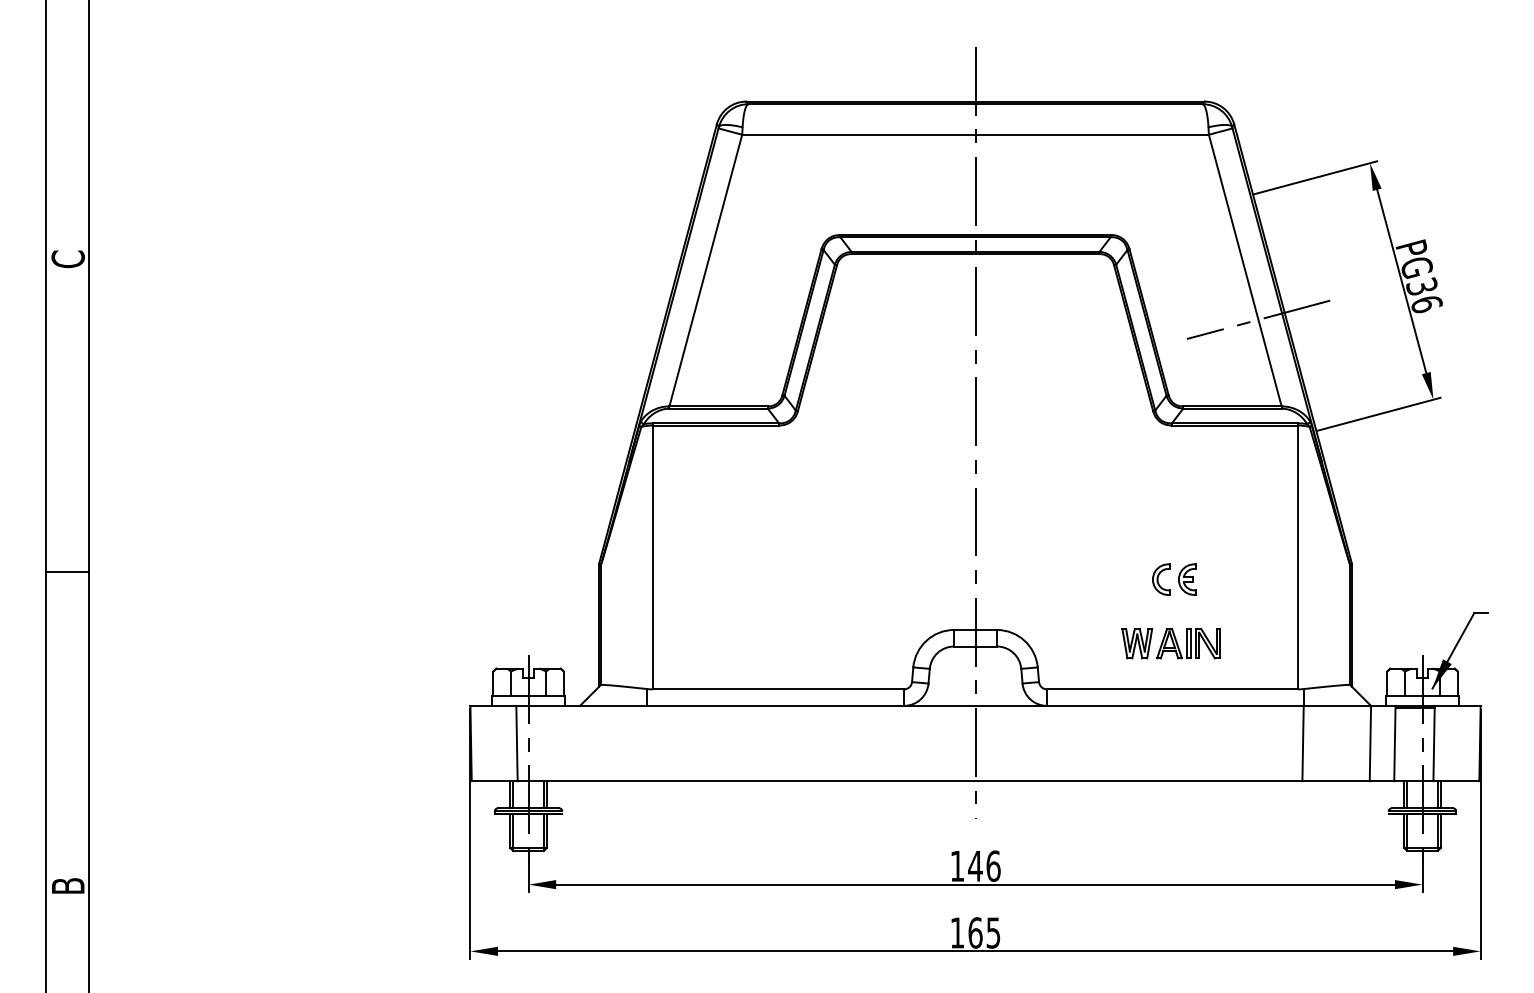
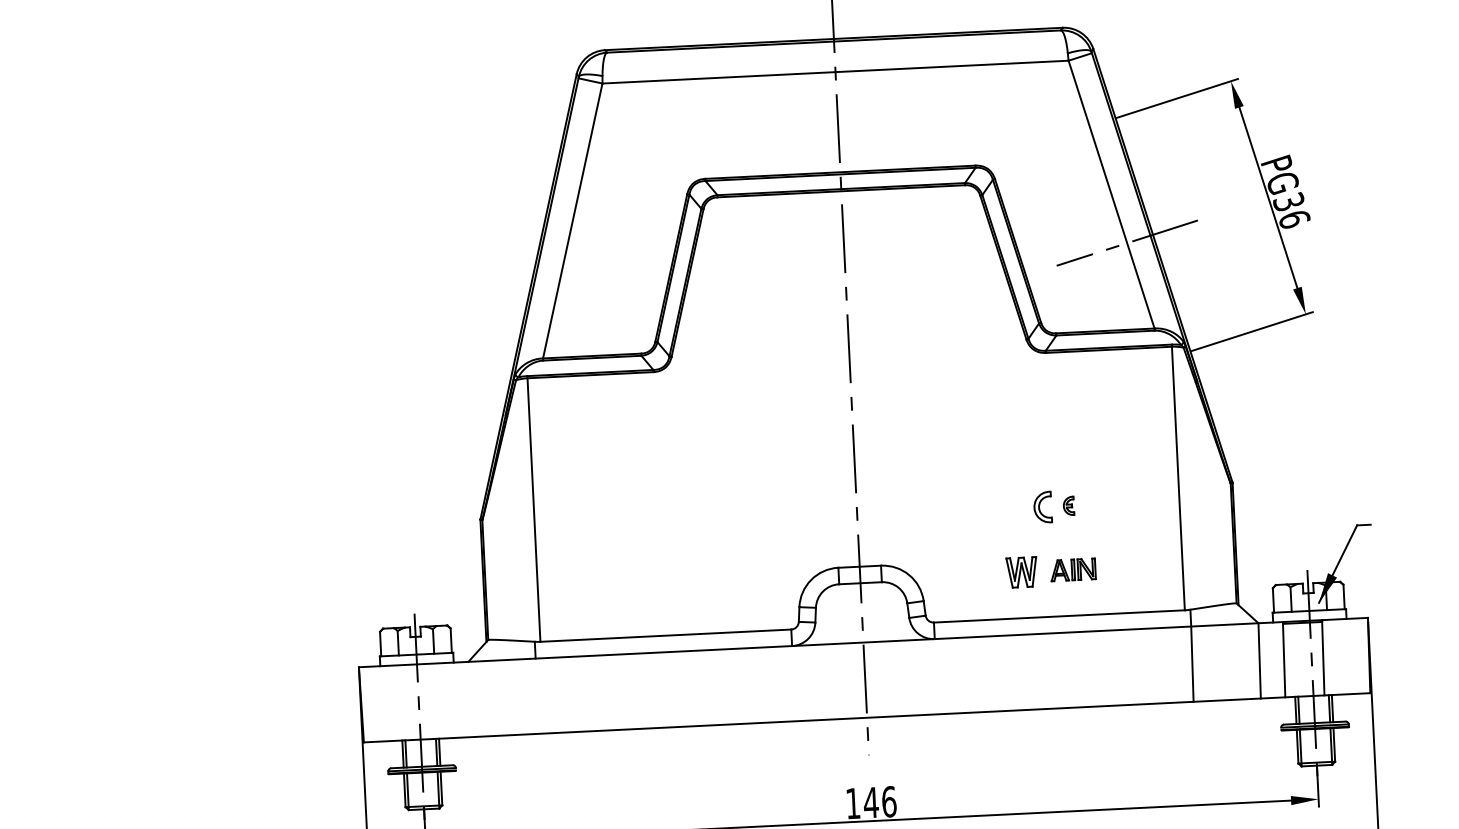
part: (1187, 579) -> (1068, 505), size x0.6
part: (1188, 643) -> (1073, 569), size x0.7
line: (516, 743) -> (406, 702), removed

